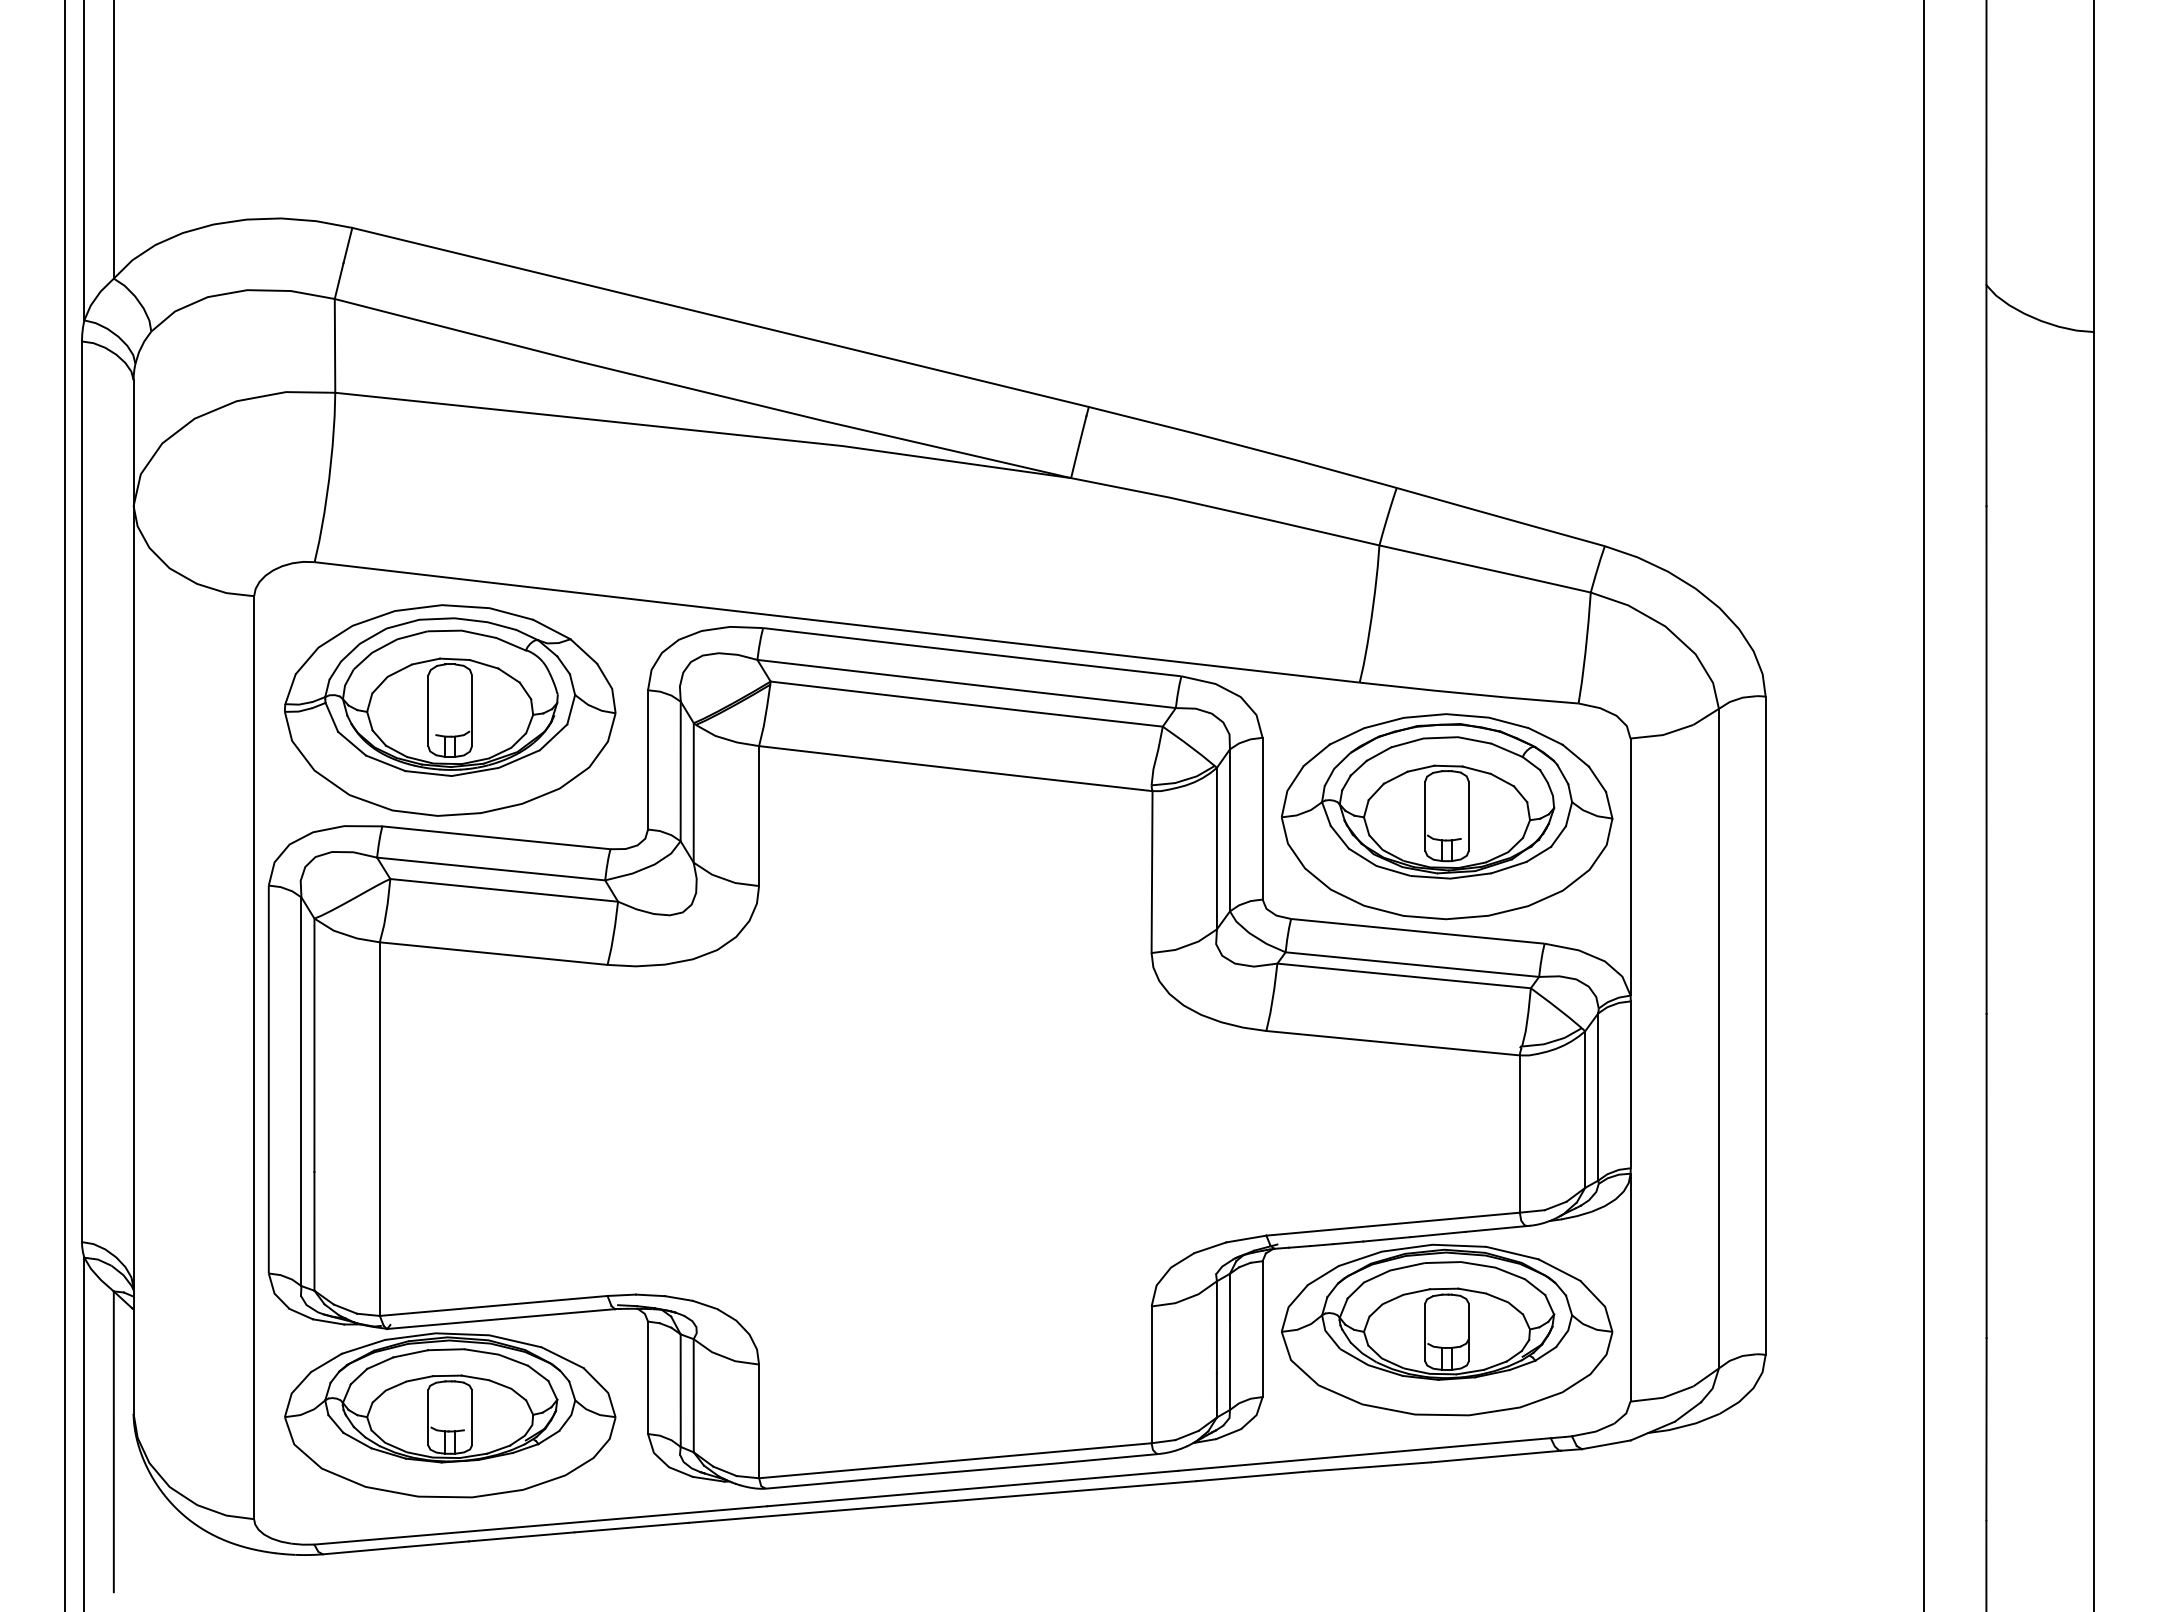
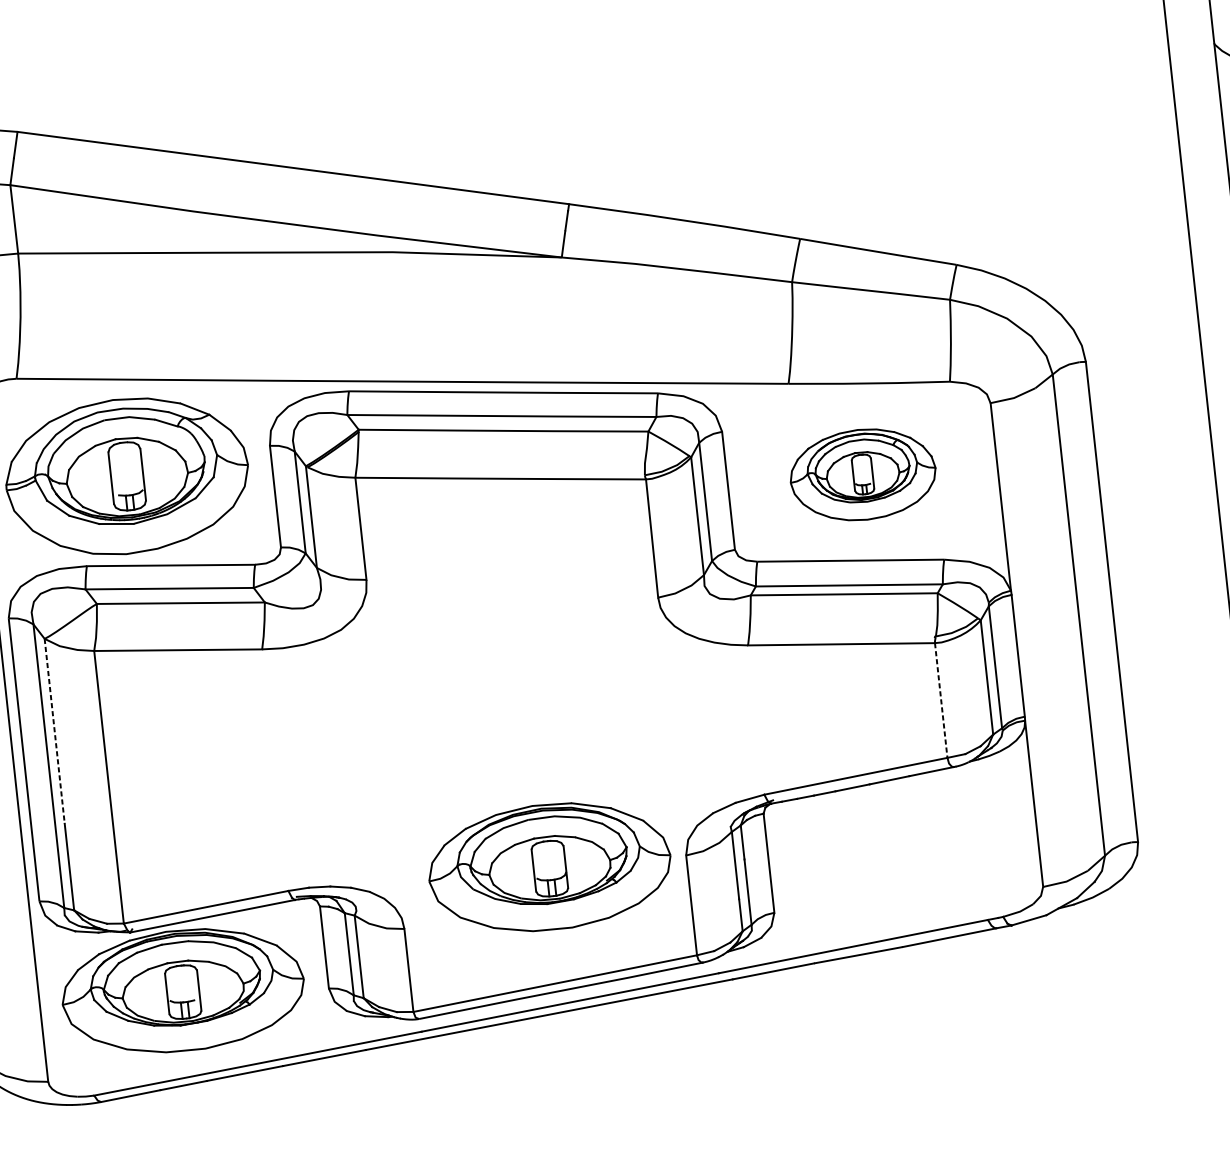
part: (1447, 816) -> (863, 474), size x0.6
line: (314, 1045) -> (54, 731), solid -> dashed
line: (1519, 1134) -> (940, 700), solid -> dashed
part: (1447, 1329) -> (550, 866), moved

